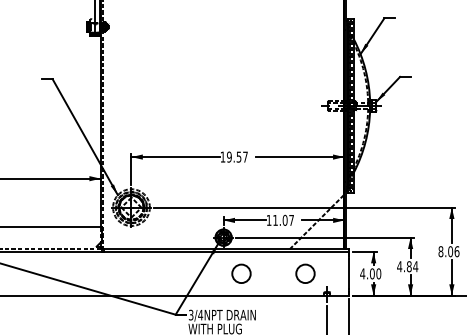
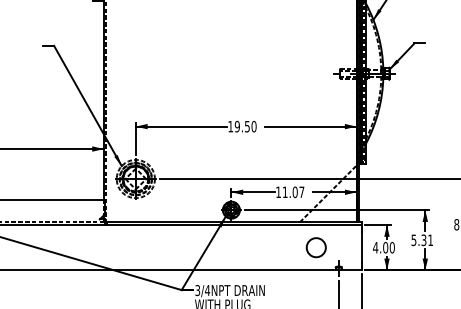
text: (245, 156) -> (254, 126), 19.57 -> 19.50
text: (407, 266) -> (422, 240), 4.84 -> 5.31
circle: (241, 273) -> (249, 247), removed

